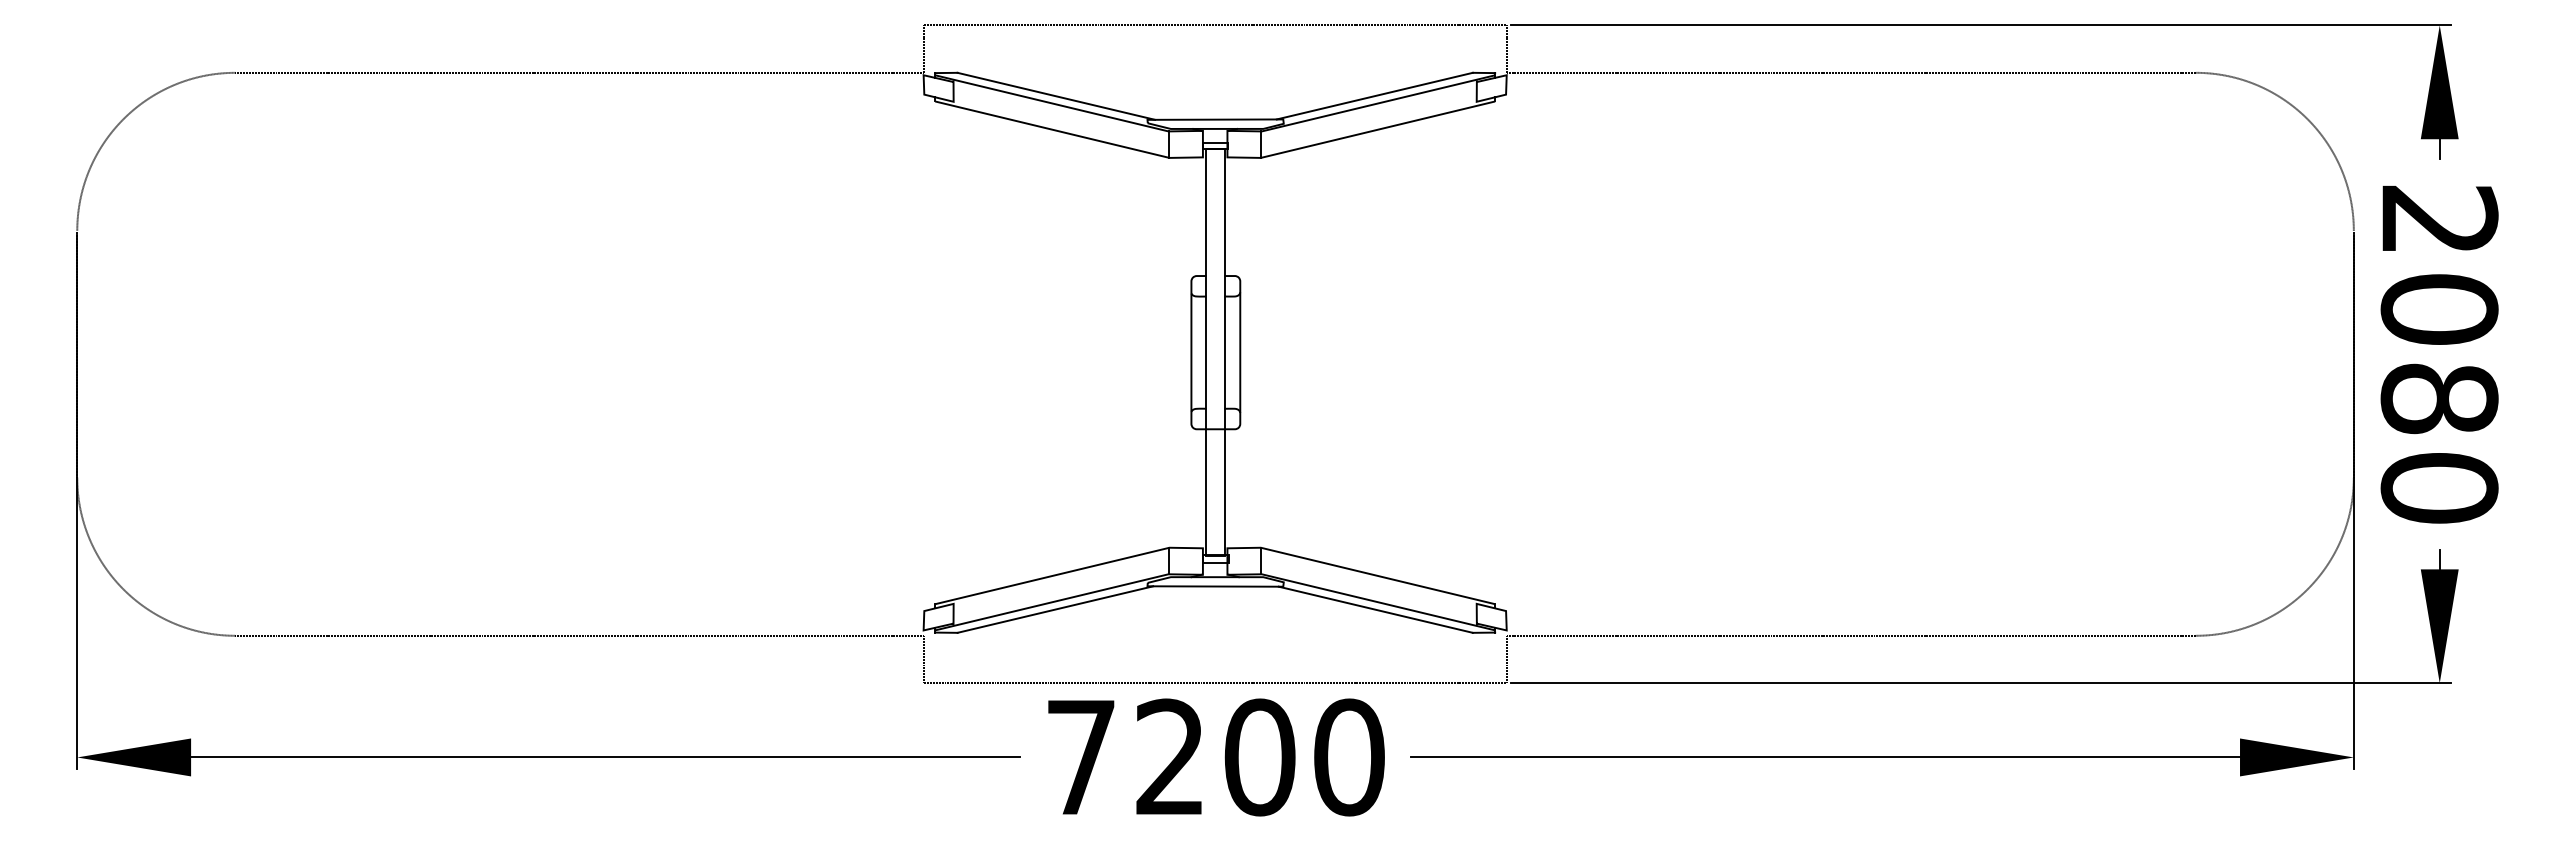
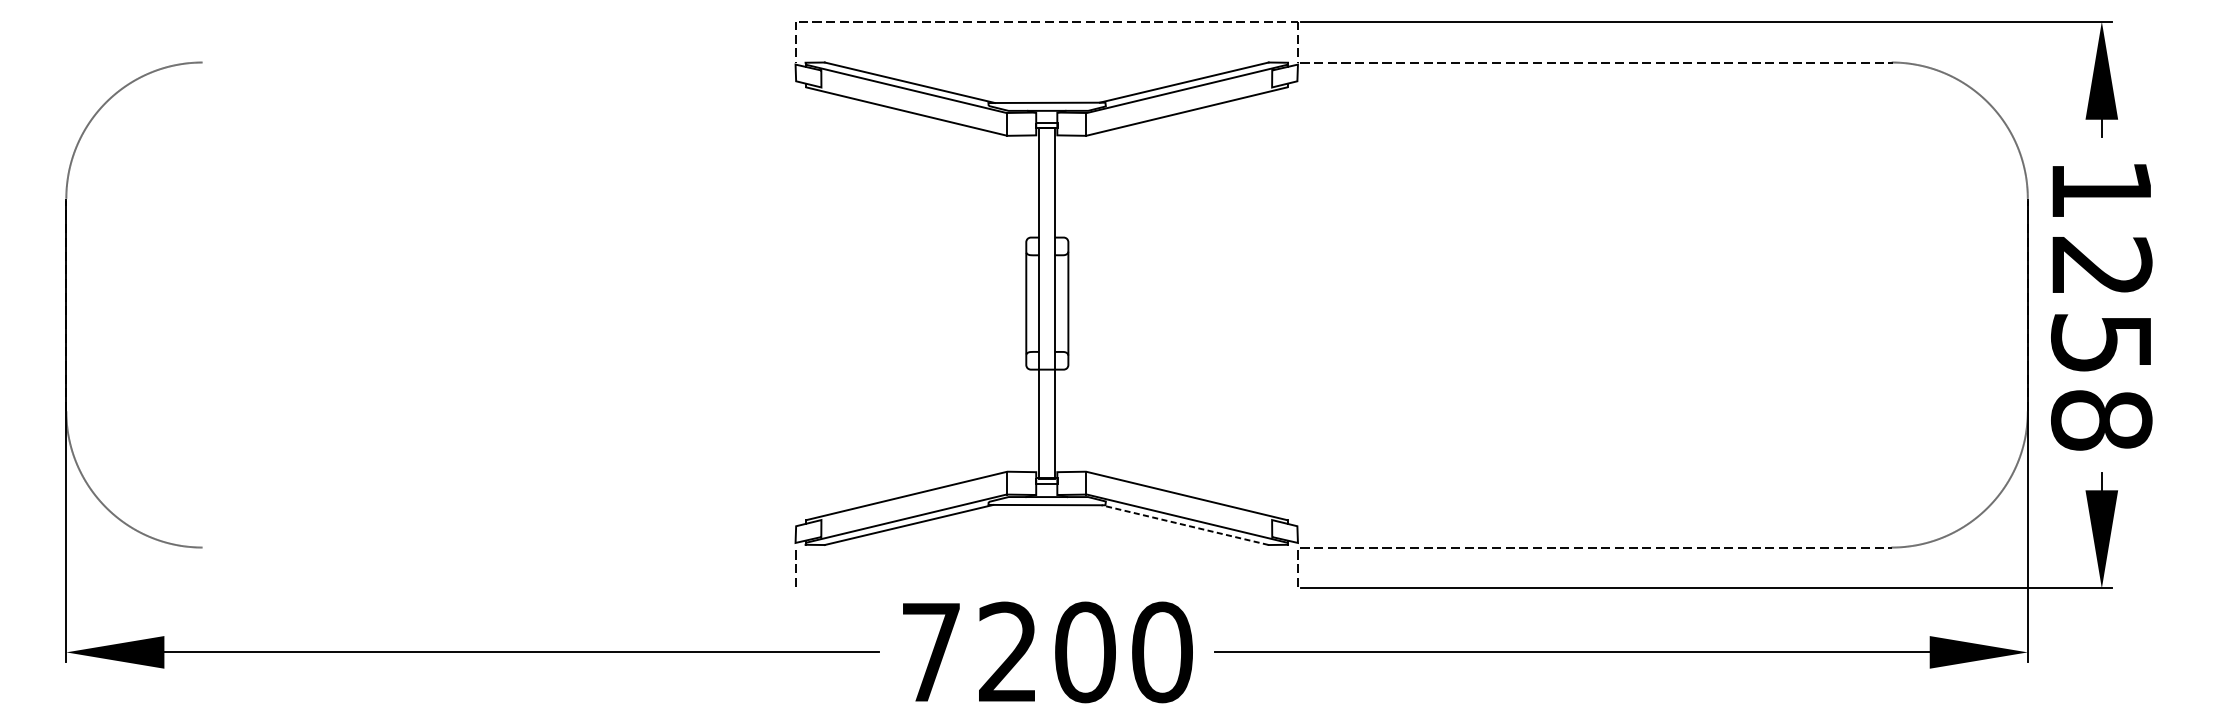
line: (579, 72) -> (499, 62), removed
text: (2439, 354) -> (2101, 305), 2080 -> 1258
line: (1375, 609) -> (1184, 524), solid -> dashed
line: (579, 635) -> (499, 547), removed
line: (1215, 683) -> (1047, 588), removed

